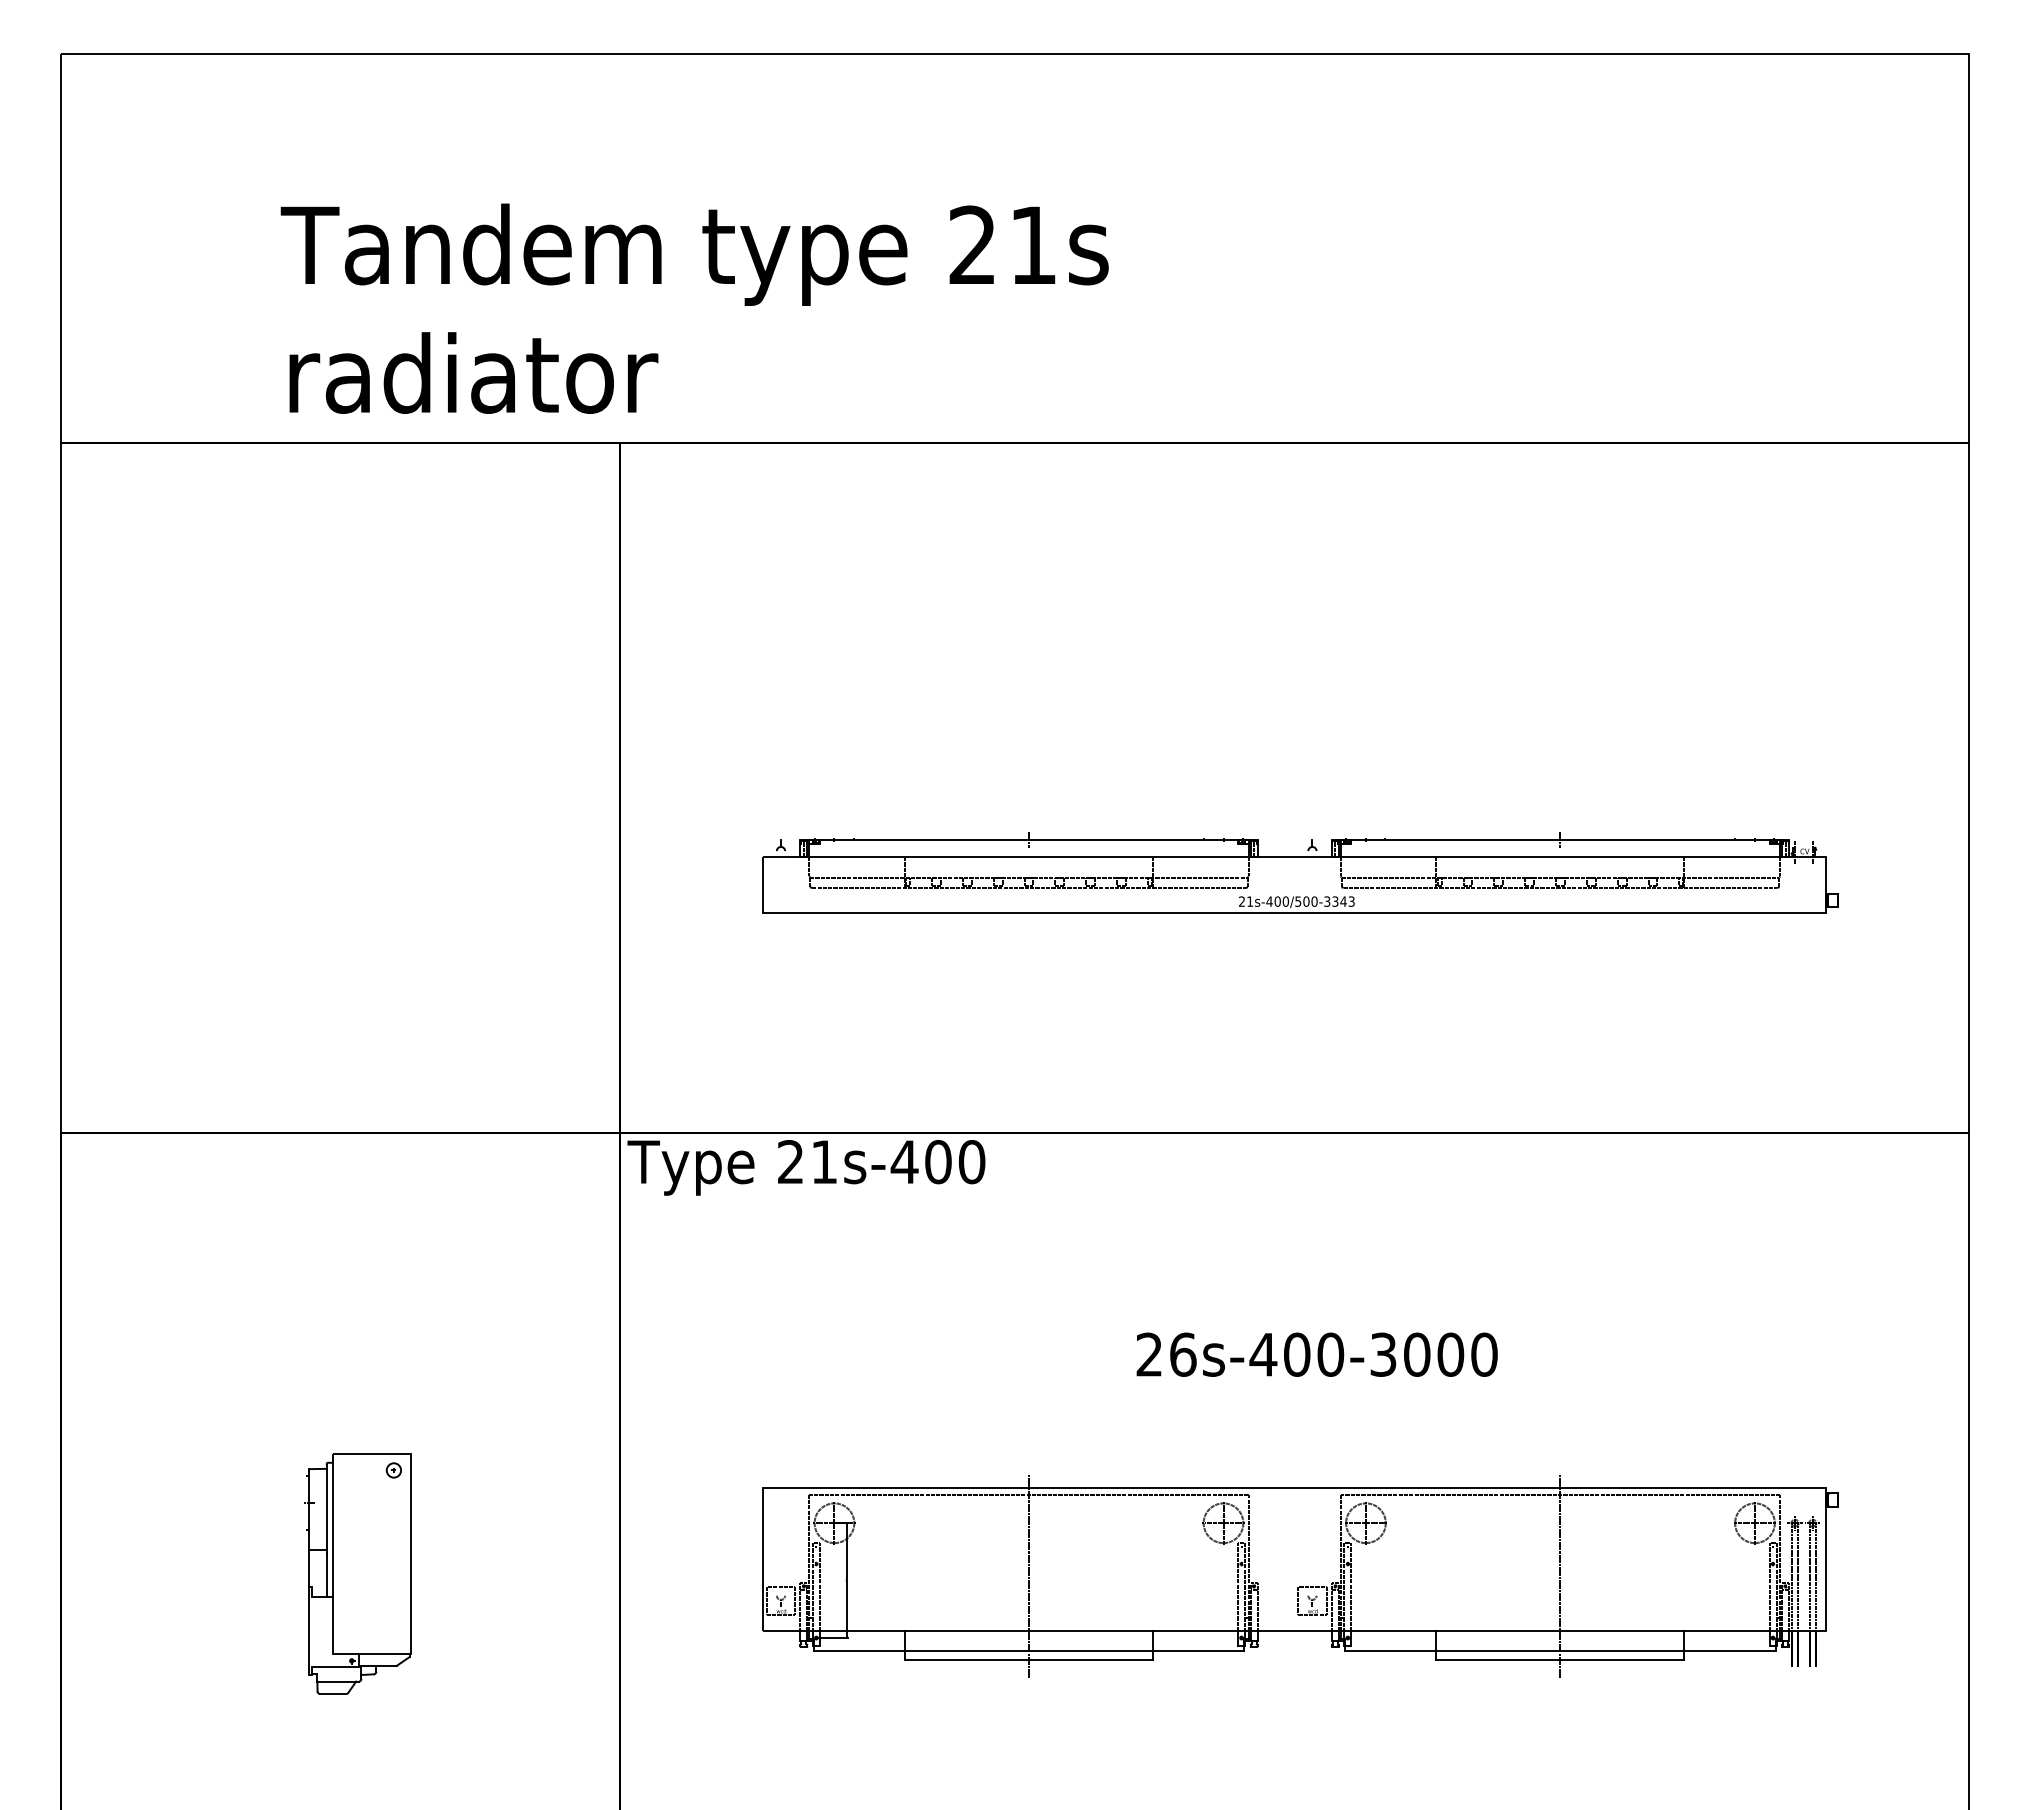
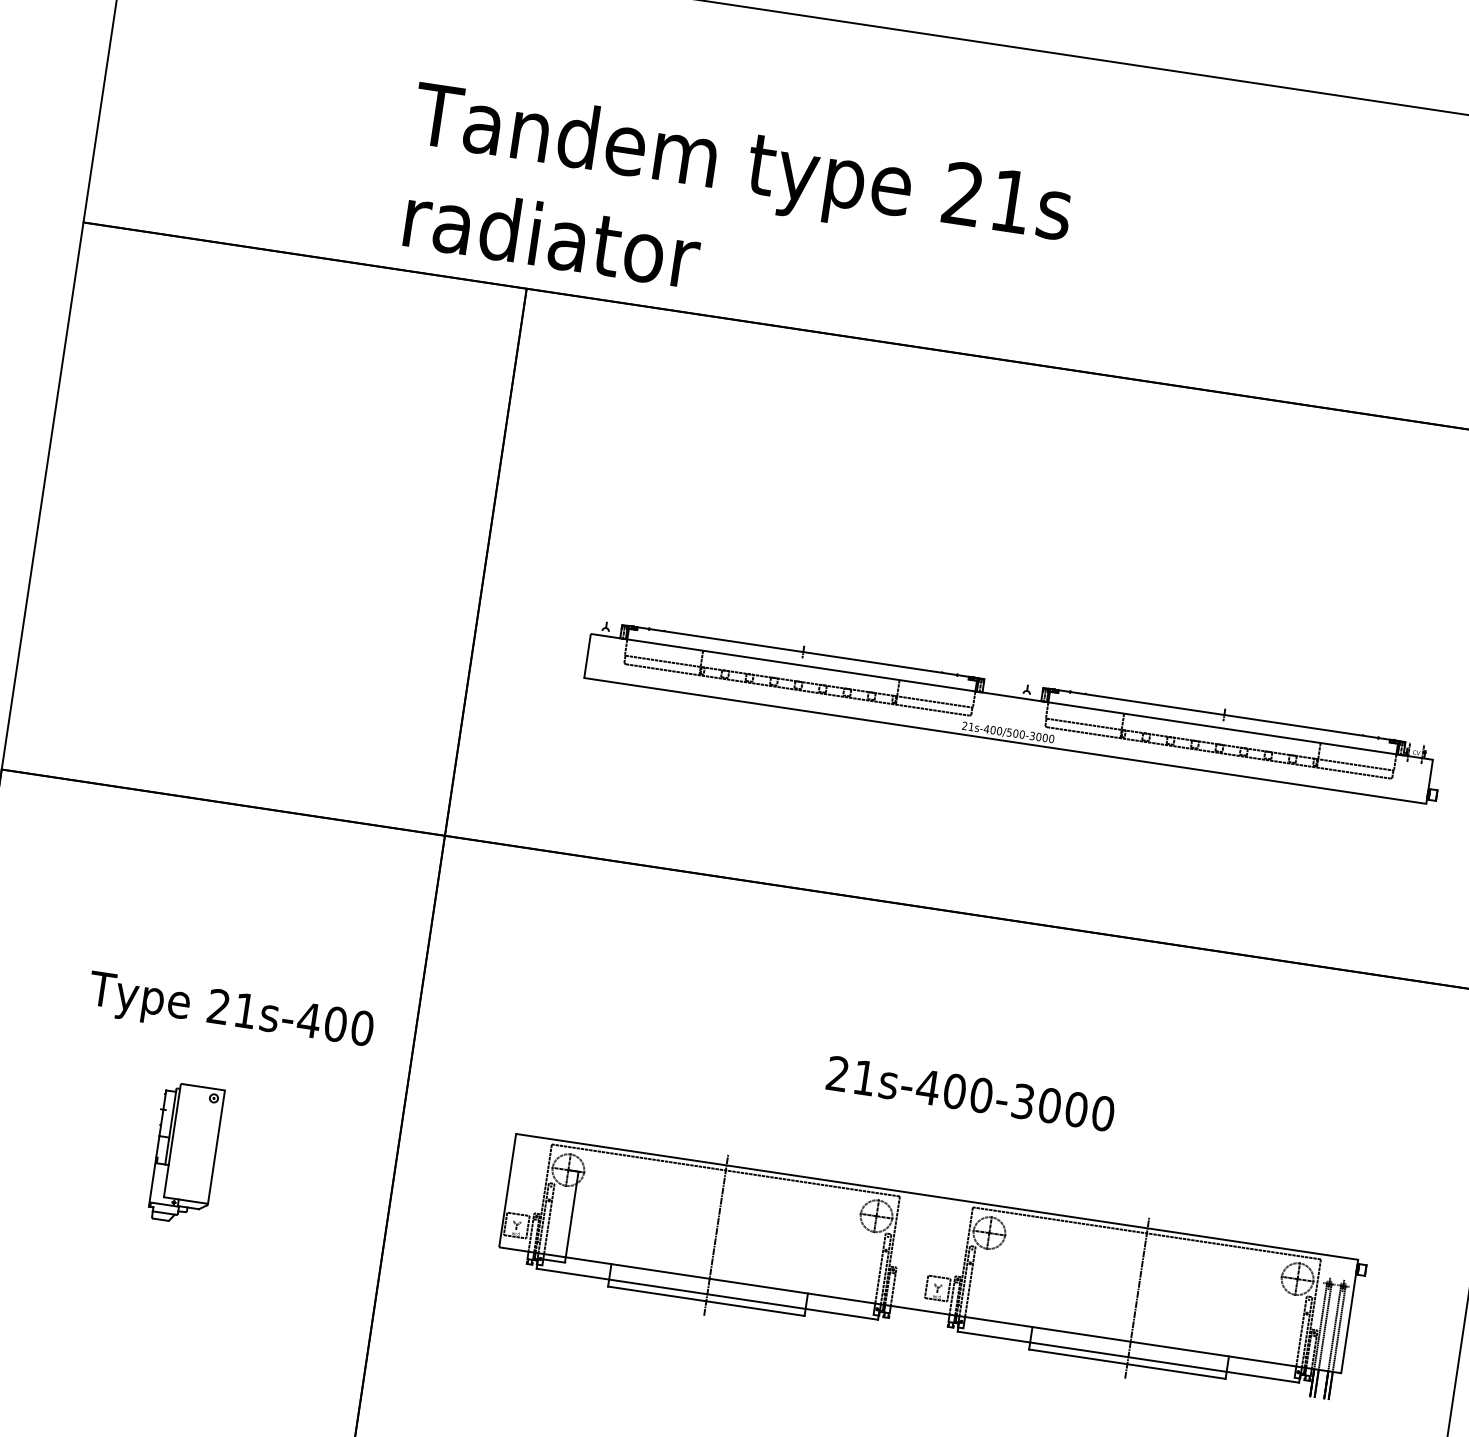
text: (694, 308) -> (735, 211), moved
text: (1343, 901) -> (1045, 737), 21s-400/500-3343 -> 21s-400/500-3000
text: (806, 1167) -> (230, 1012), moved
text: (1183, 1354) -> (864, 1077), 26s-400-3000 -> 21s-400-3000
part: (357, 1573) -> (184, 1153), size x0.71

